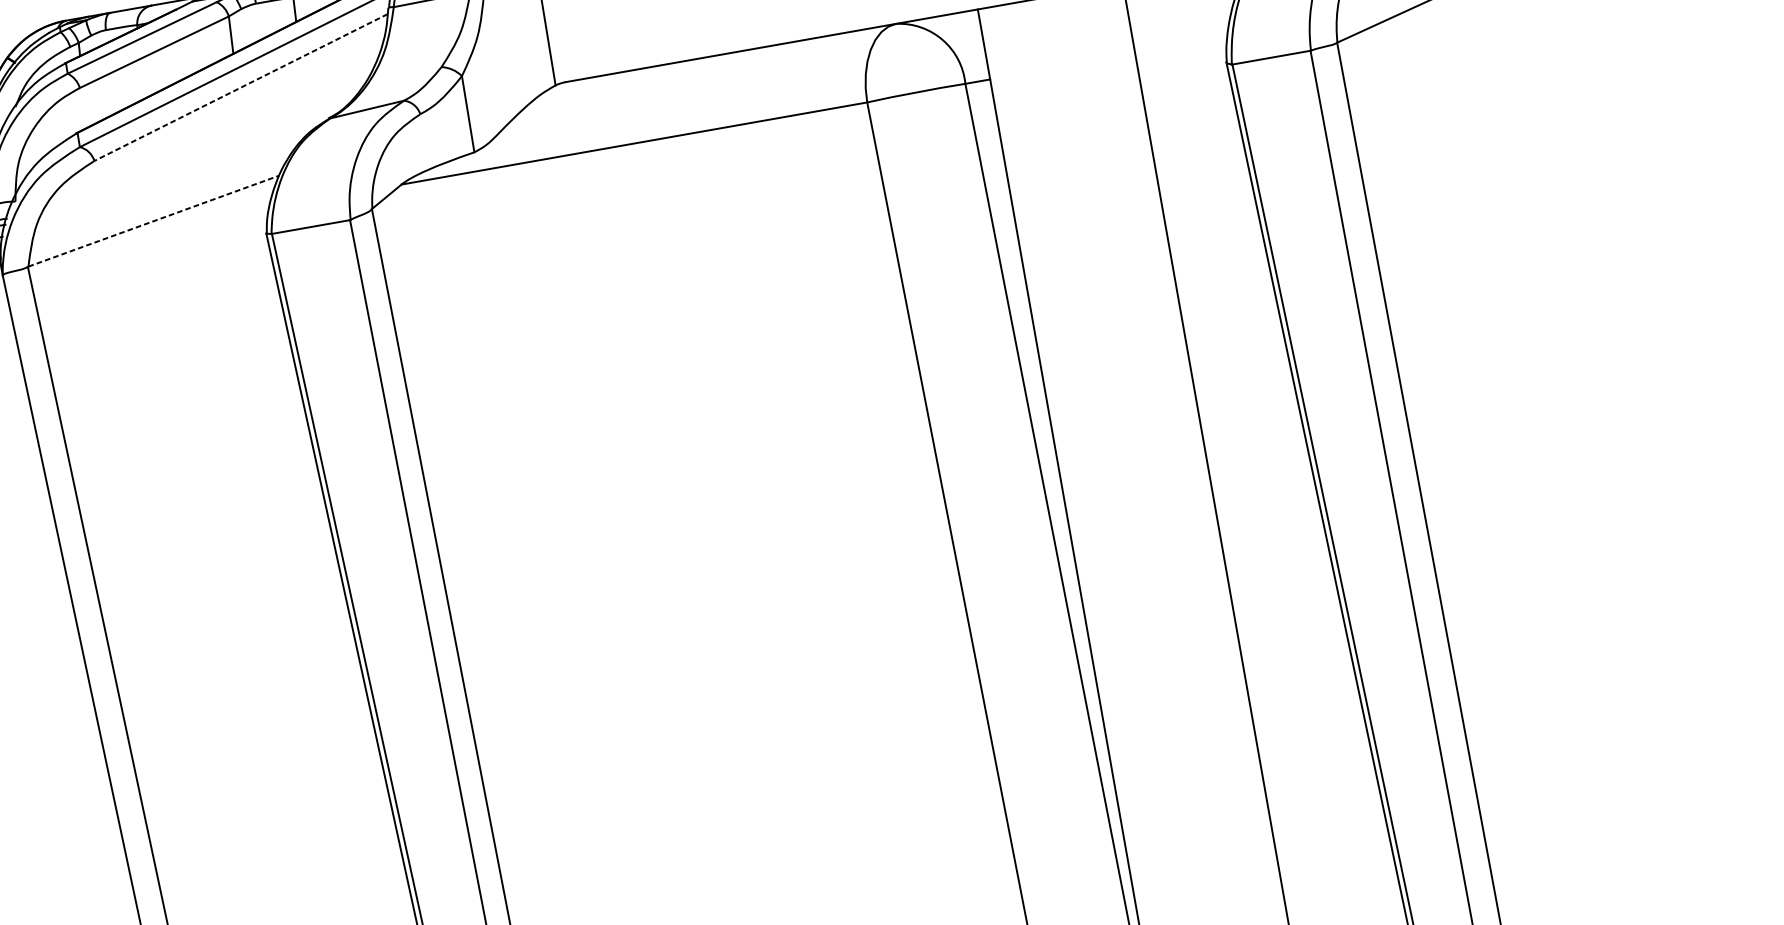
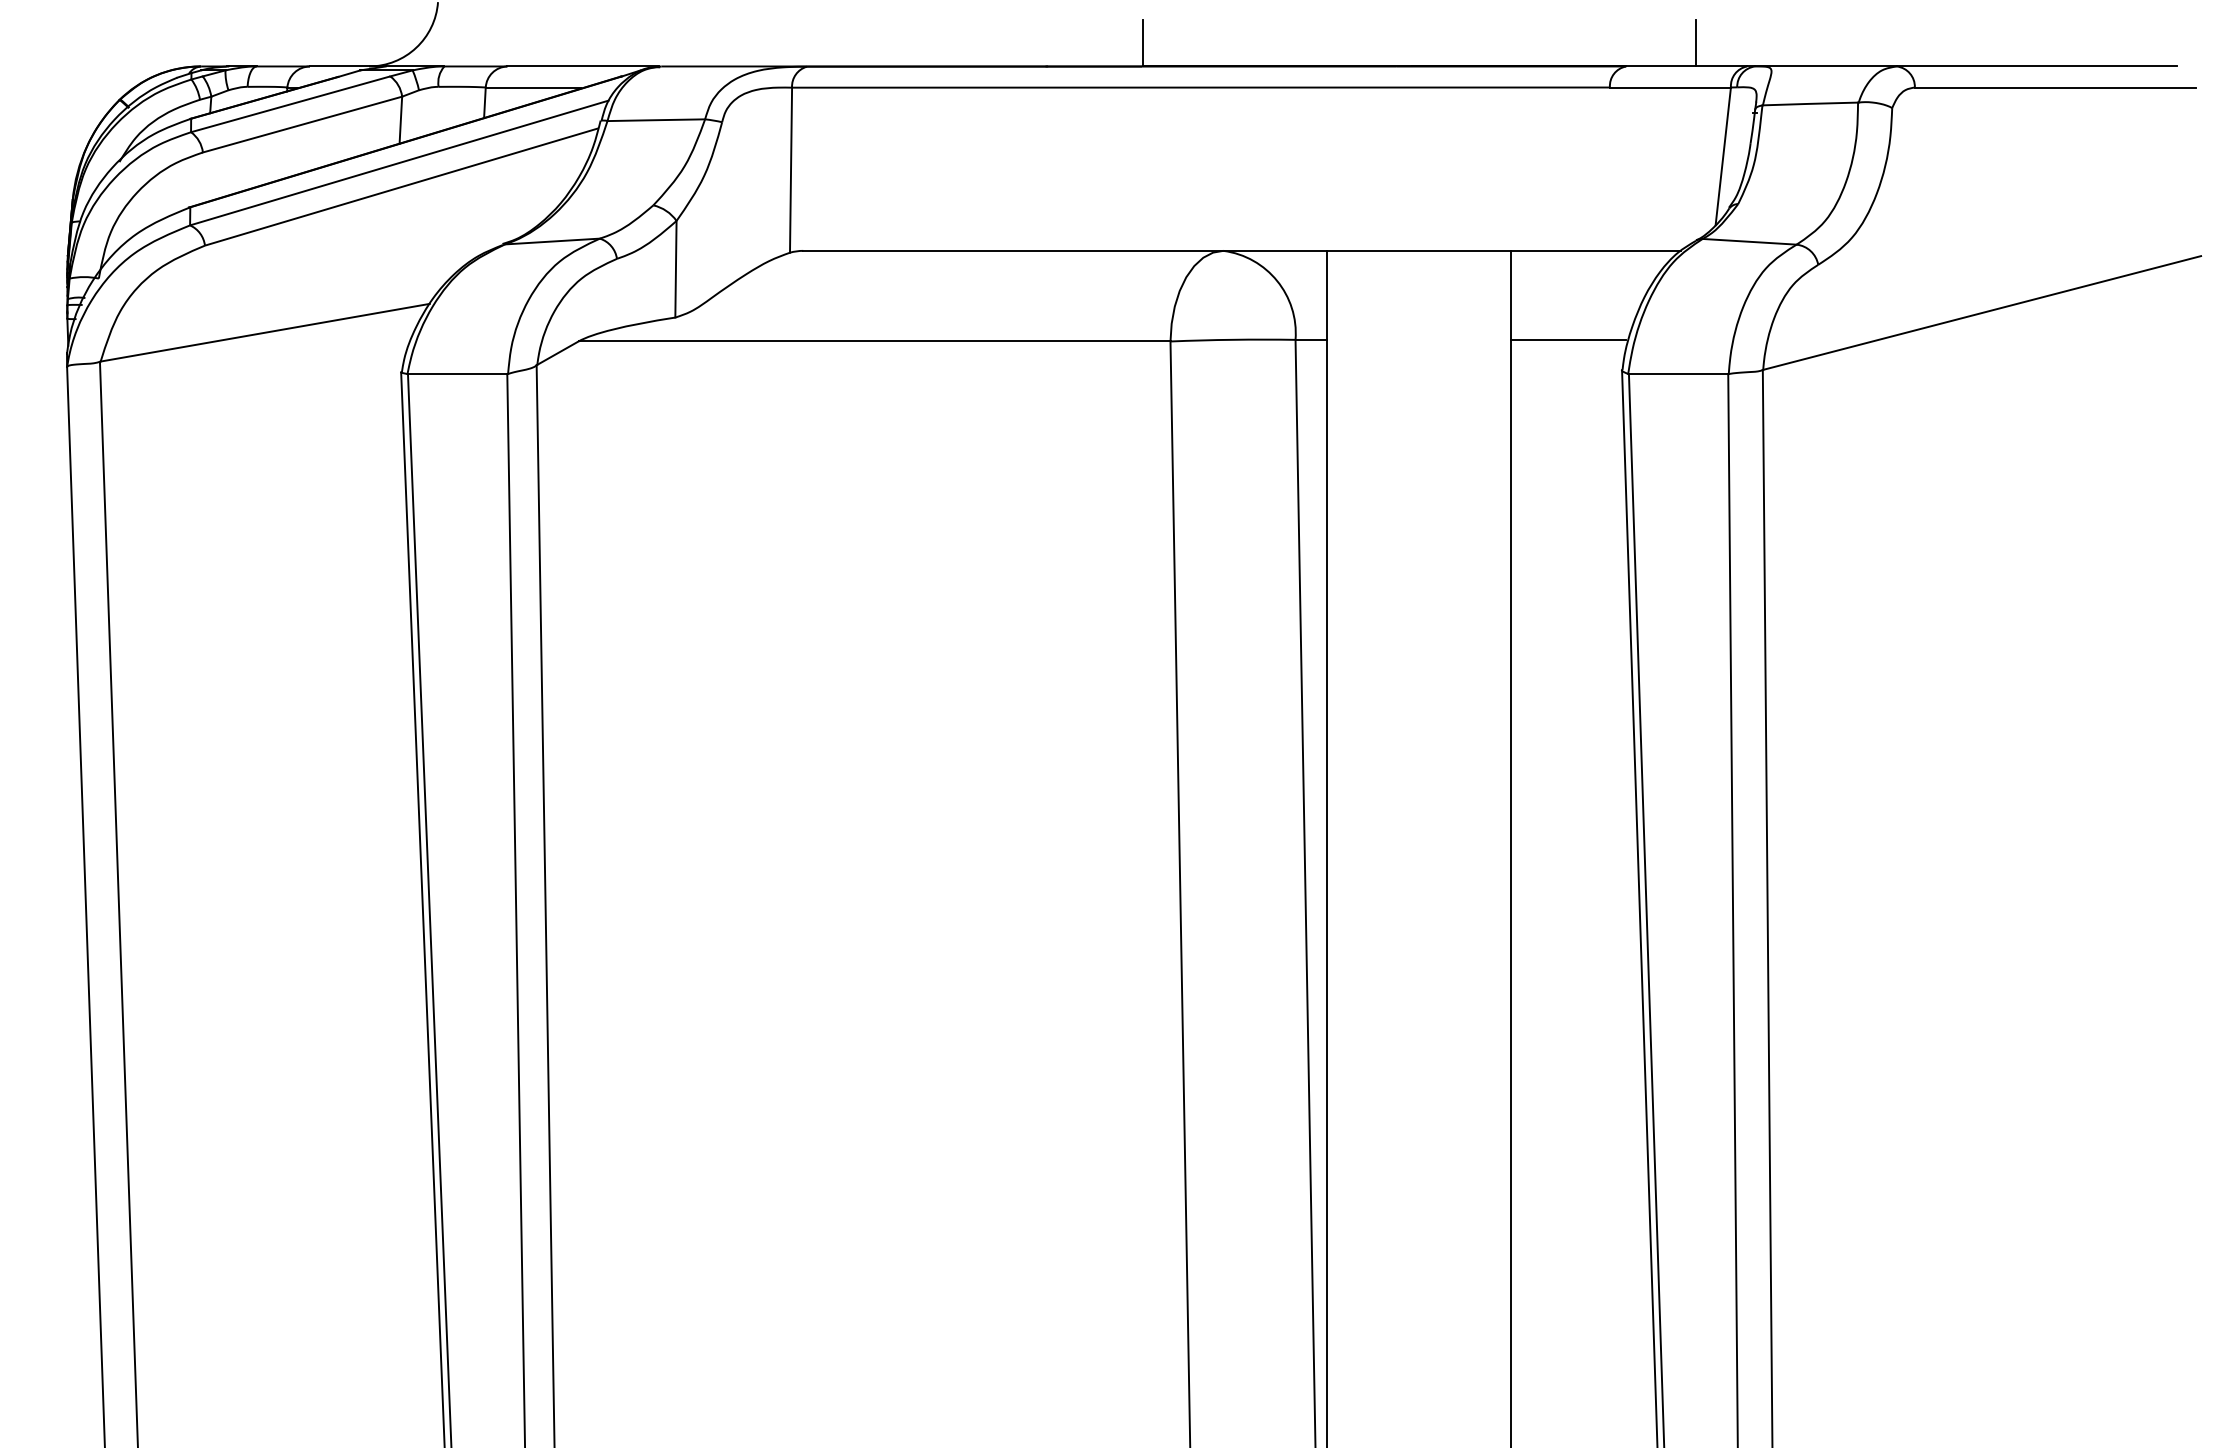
line: (1180, 45) -> (1568, 339), added
line: (240, 87) -> (401, 186), dashed -> solid
line: (154, 220) -> (265, 332), dashed -> solid

